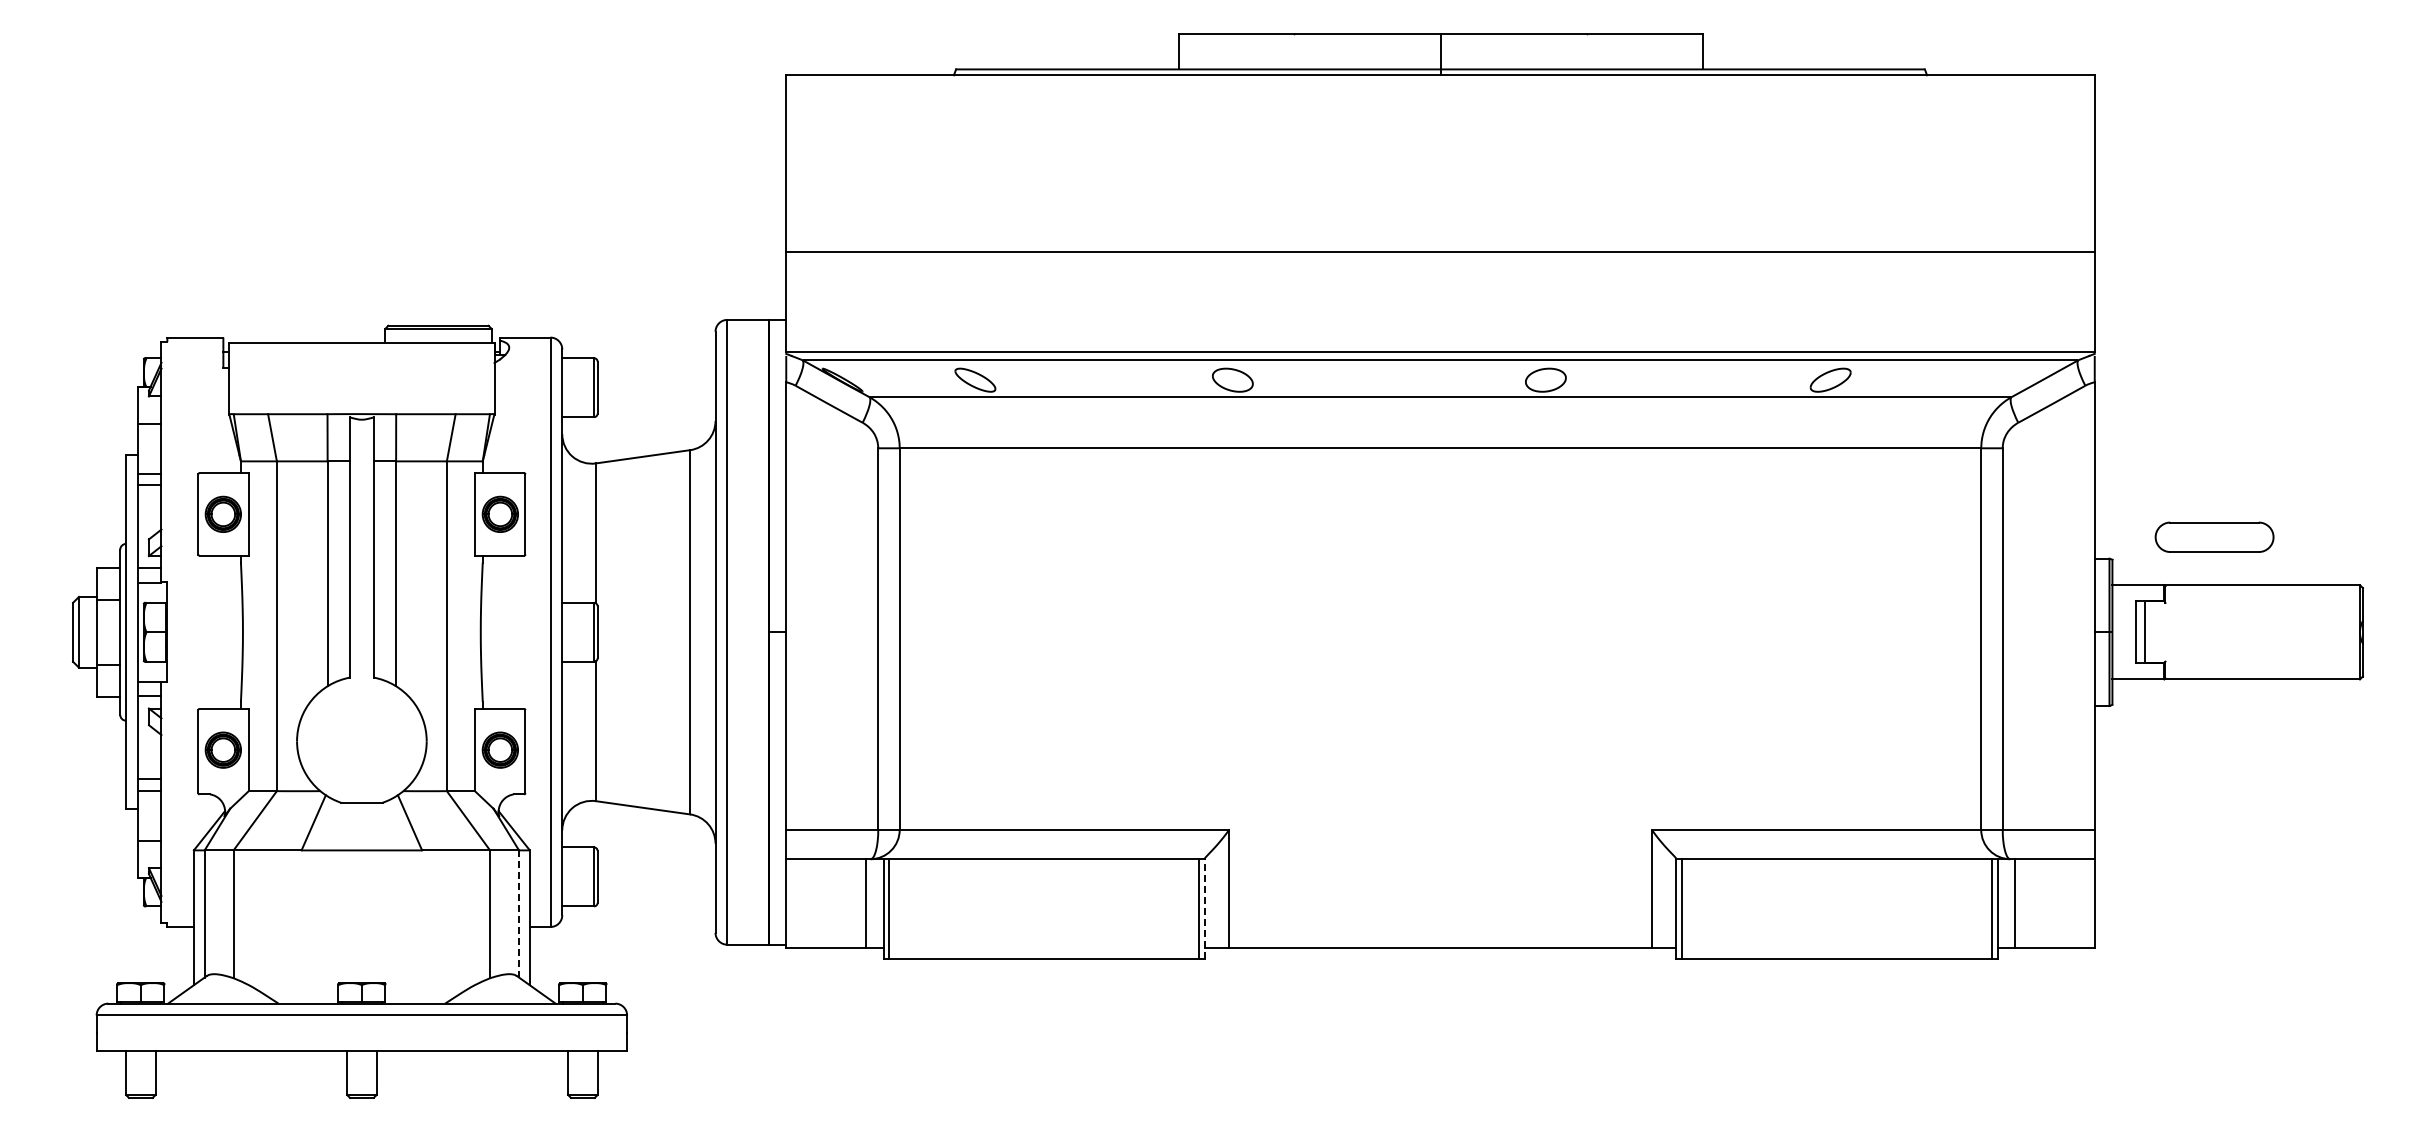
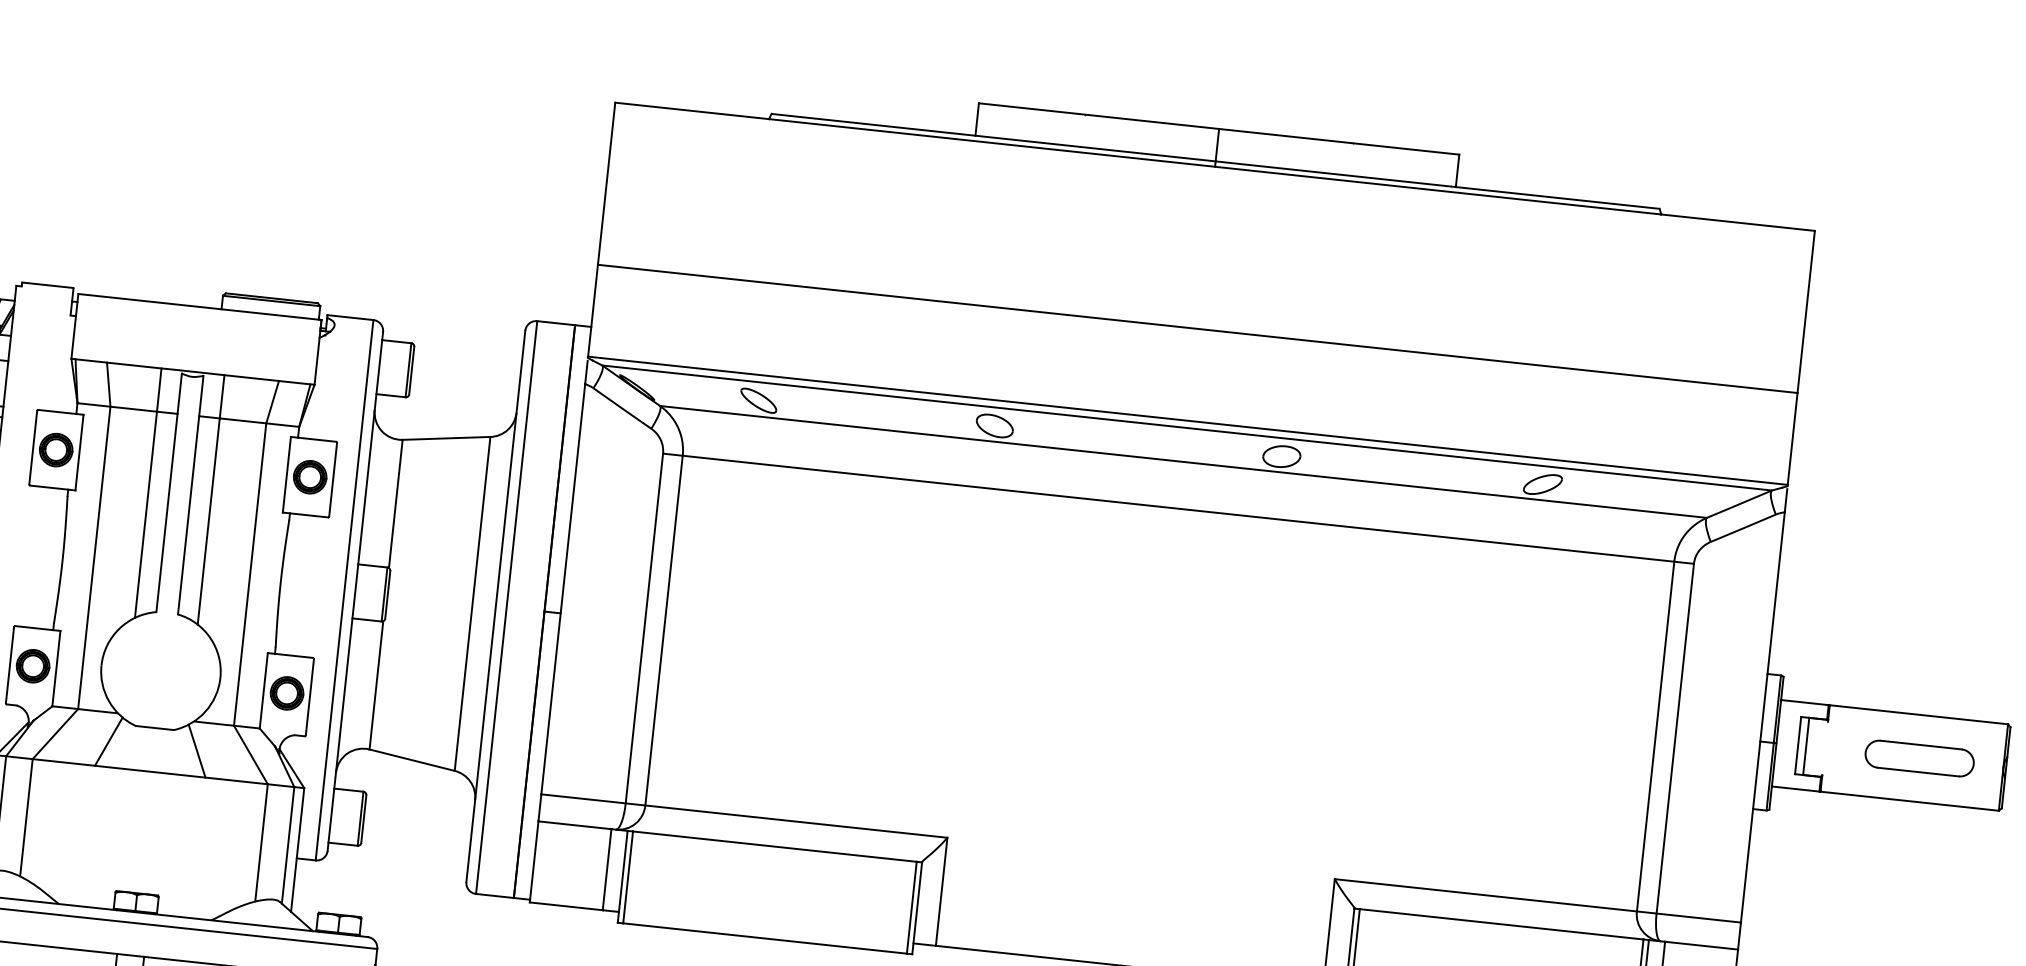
part: (2214, 536) -> (1919, 757), moved
line: (1204, 908) -> (917, 907), dashed -> solid
line: (519, 913) -> (288, 844), dashed -> solid

